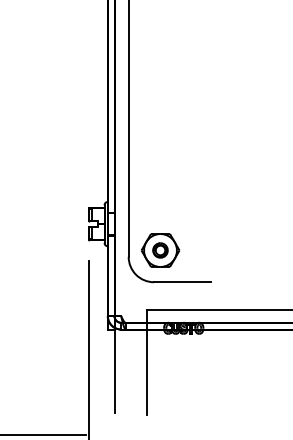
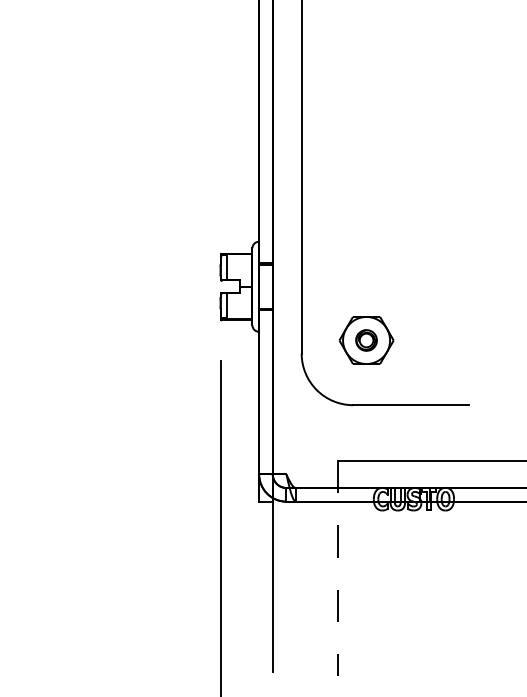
part: (160, 250) -> (366, 340), size x0.7
line: (146, 362) -> (338, 568), solid -> dashed

